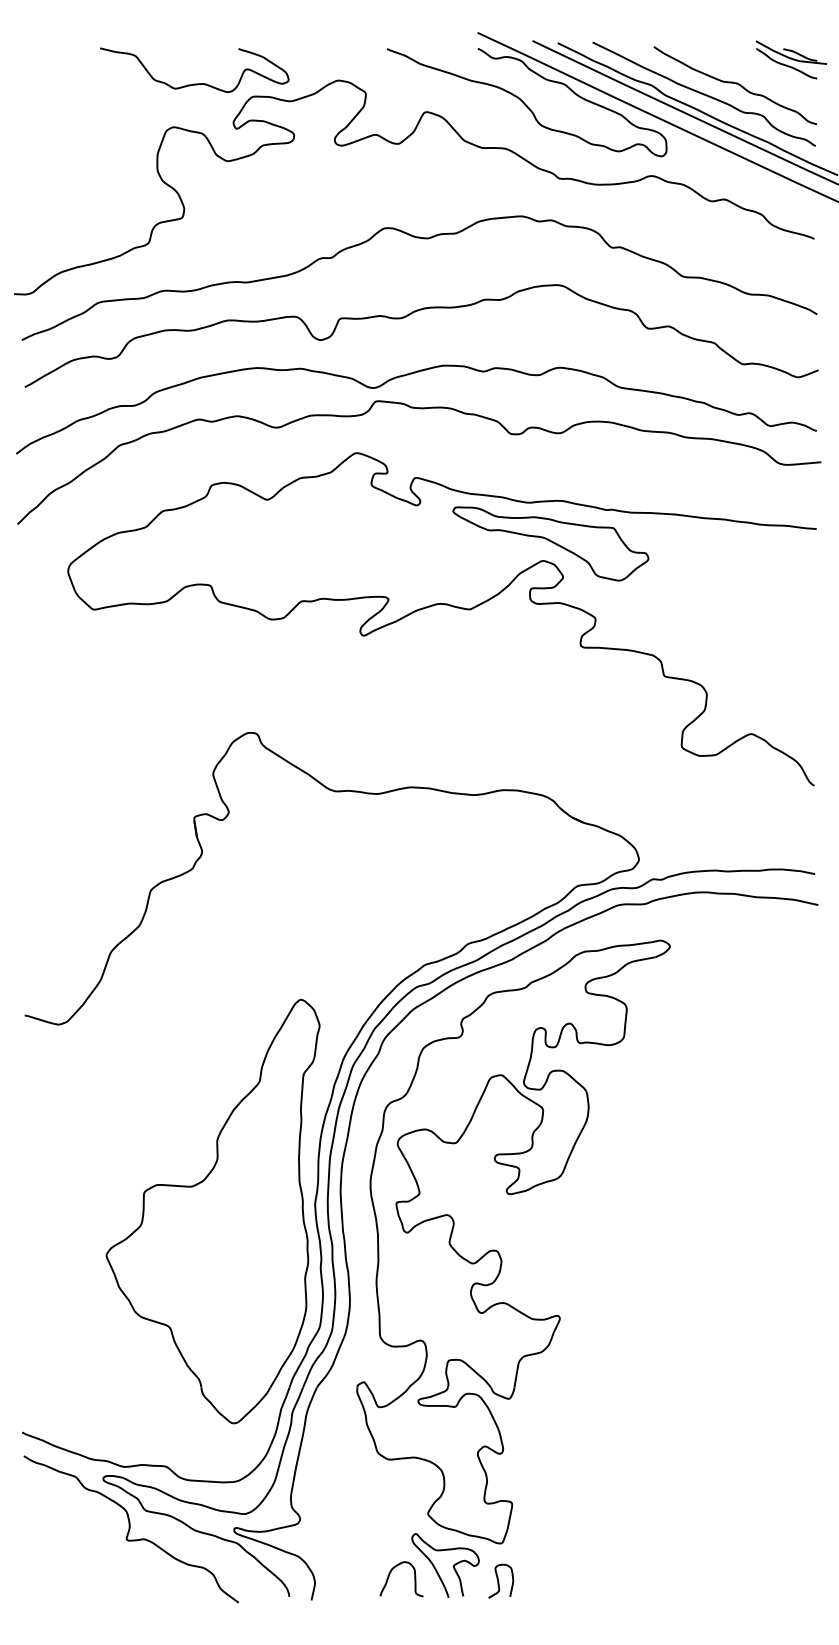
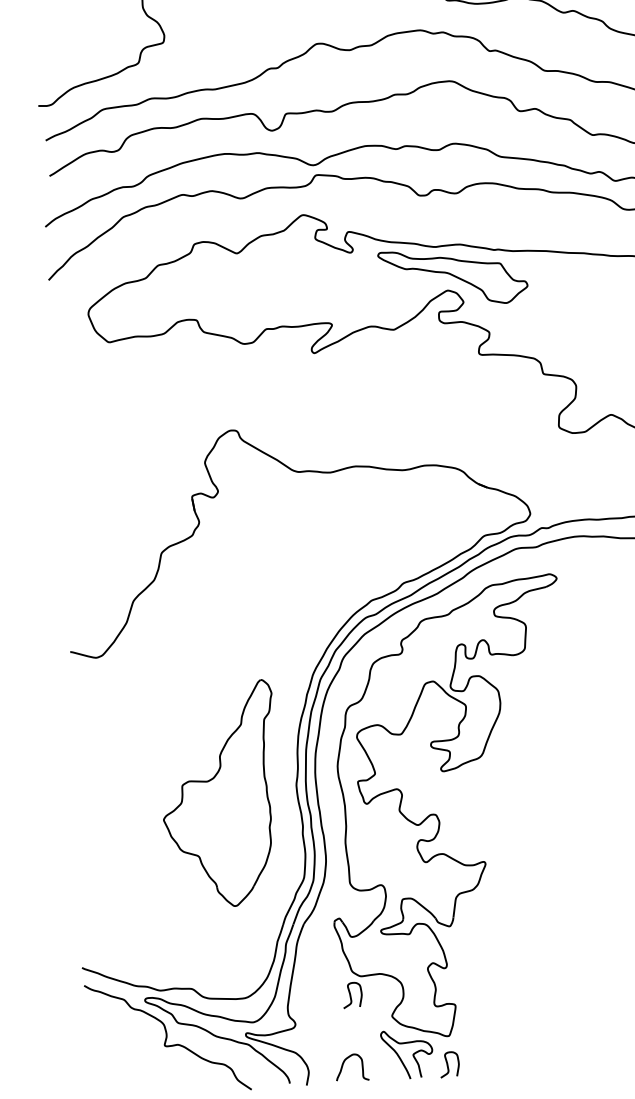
part: (212, 1211) -> (218, 794), size x0.7
curve: (375, 1484) -> (351, 995), added
curve: (390, 1574) -> (343, 1064), moved

